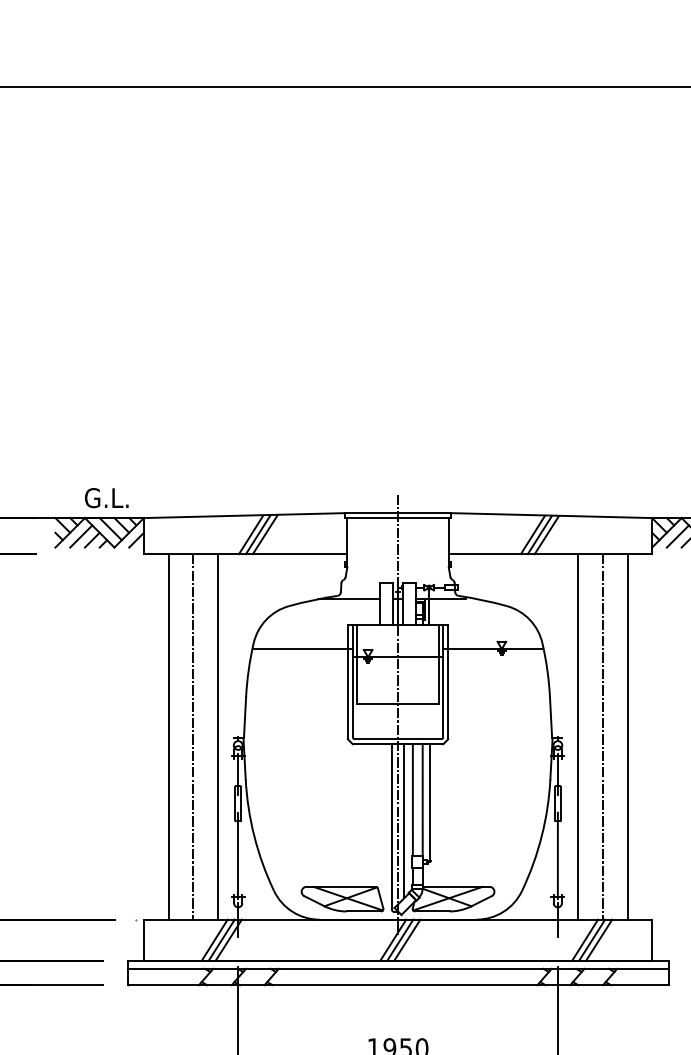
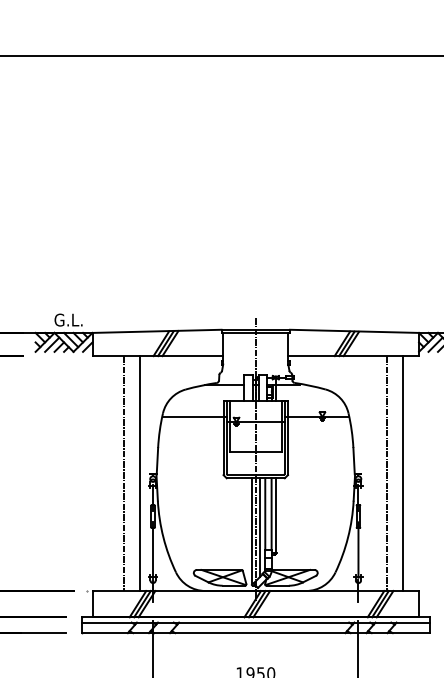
line: (168, 736) -> (108, 473), removed
line: (578, 736) -> (371, 473), removed

